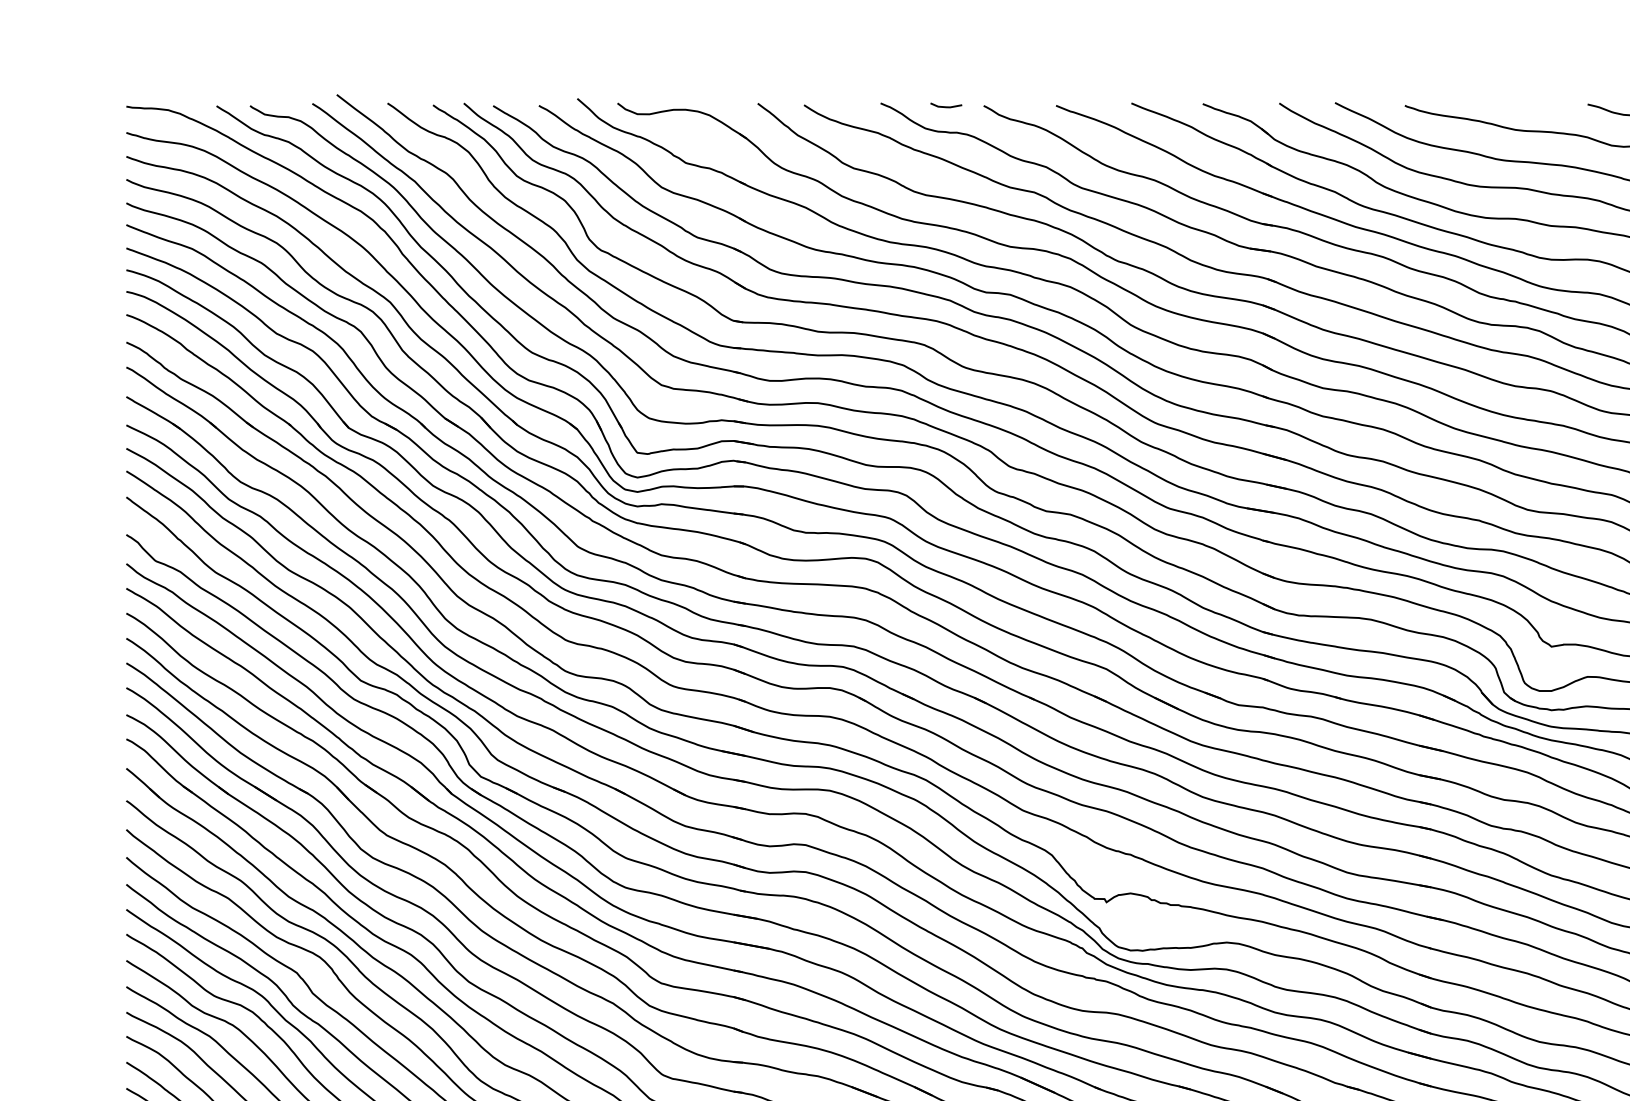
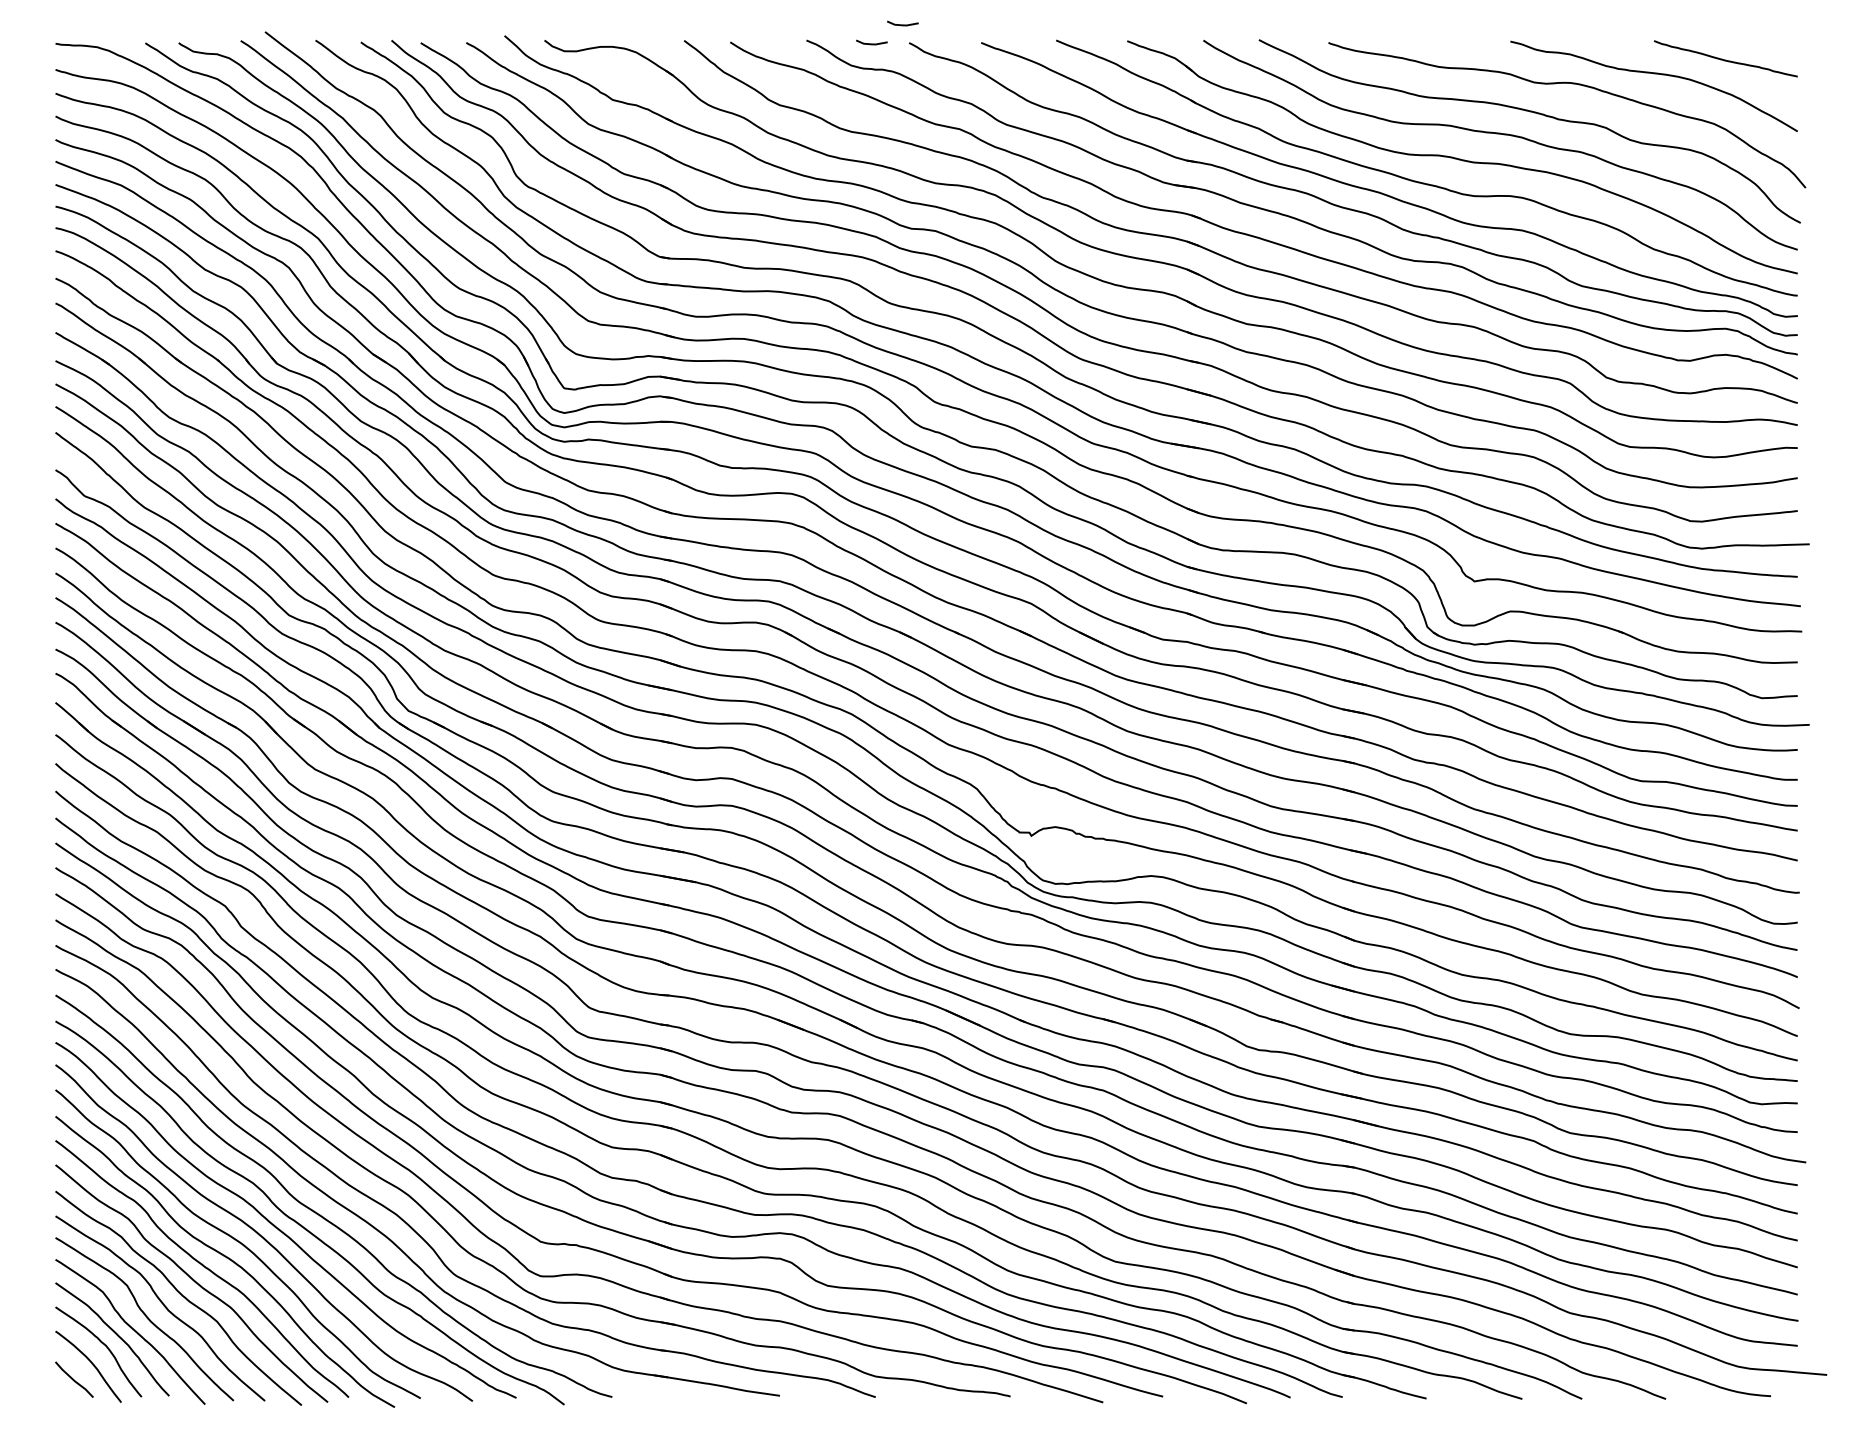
line: (977, 87) -> (902, 24), added

